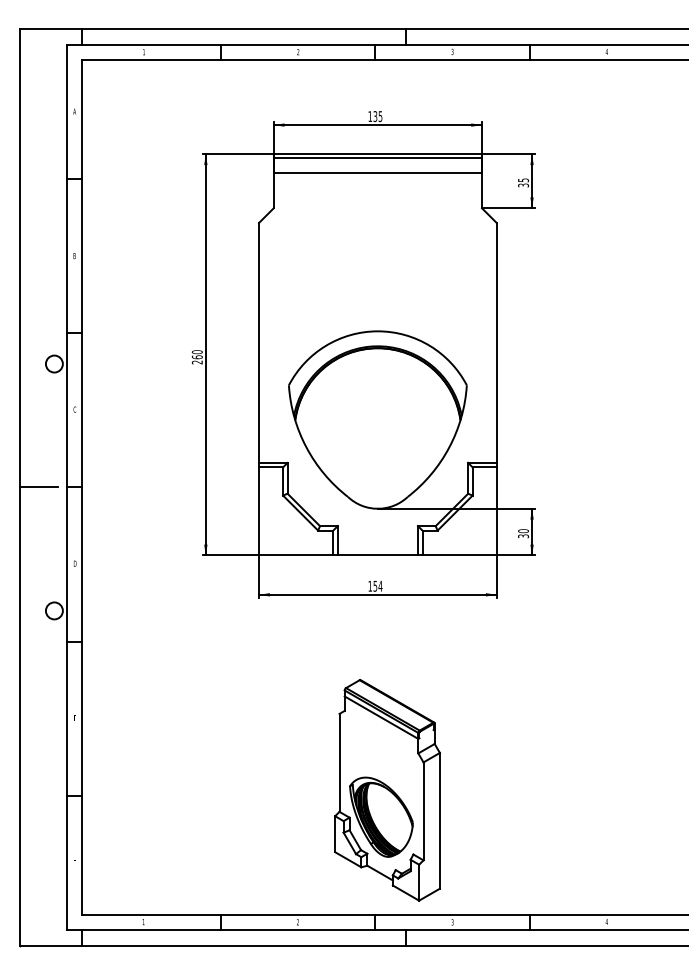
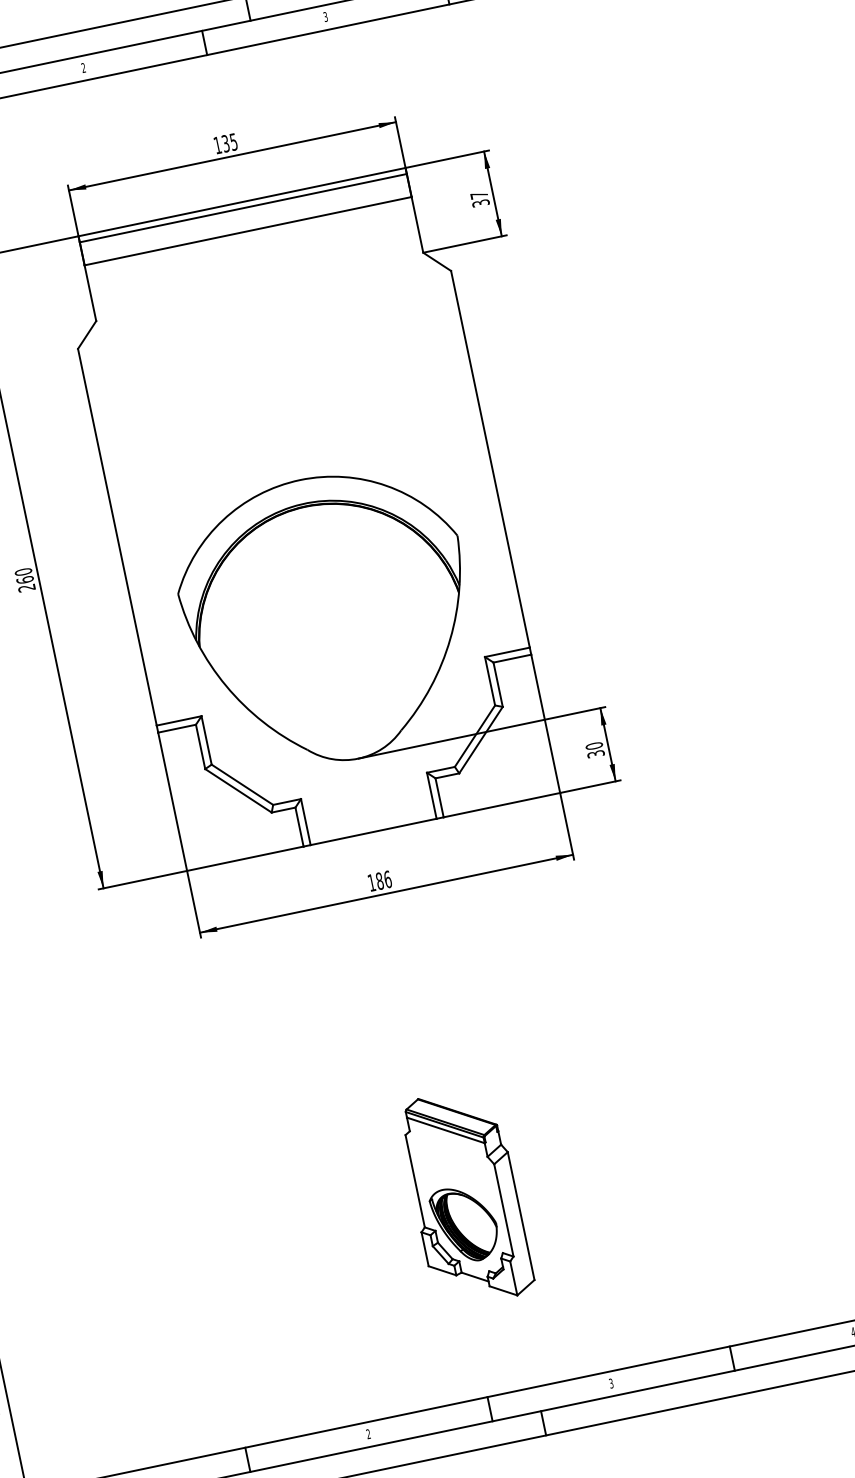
text: (523, 180) -> (479, 195), 35 -> 37
text: (377, 585) -> (382, 879), 154 -> 186
part: (387, 790) -> (465, 1197), size x0.6

